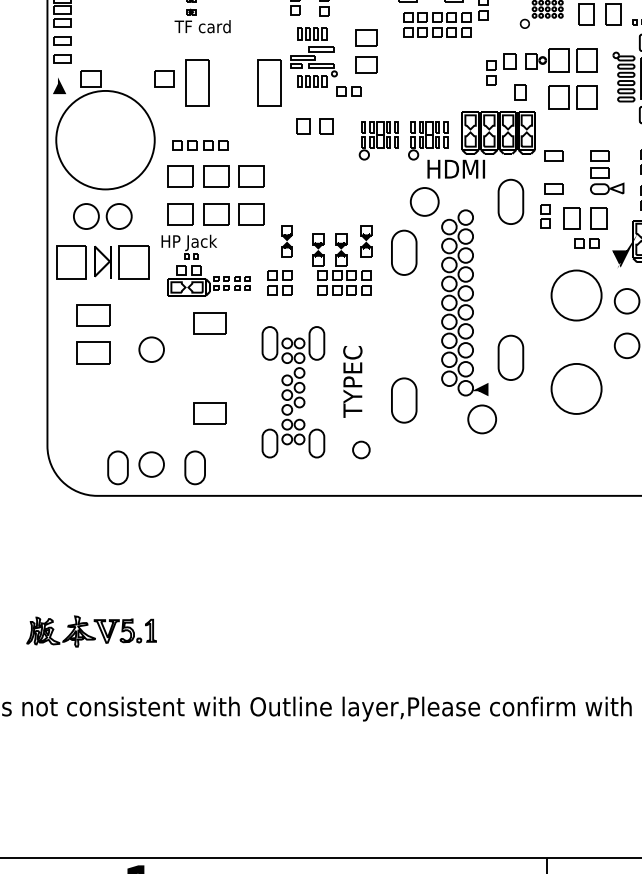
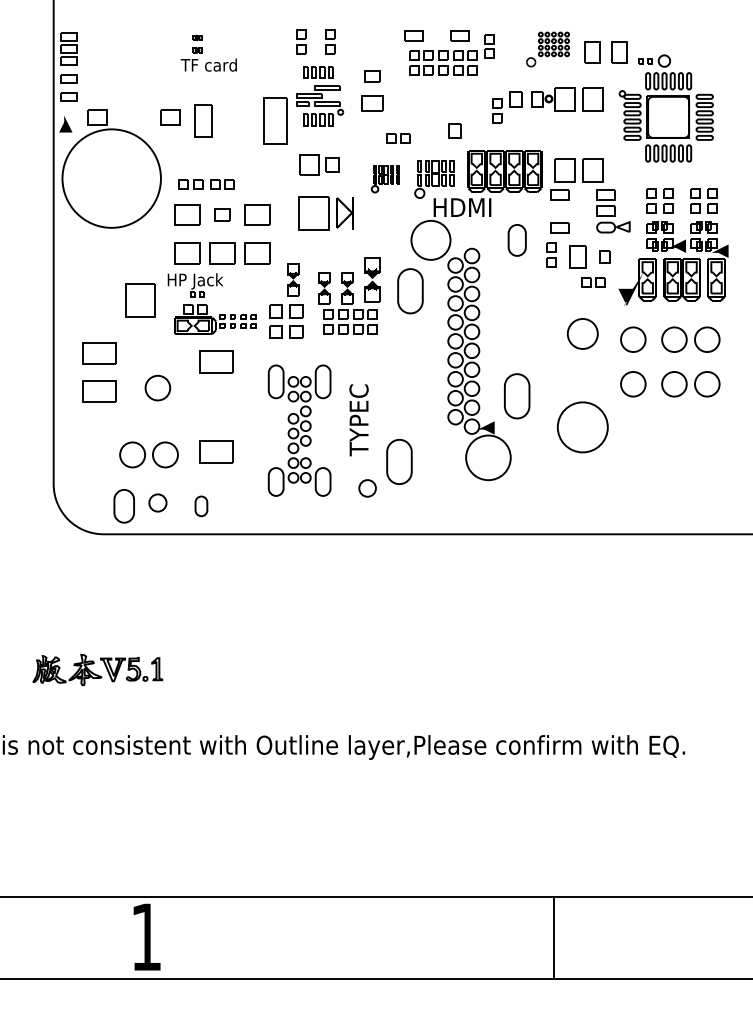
part: (366, 38) -> (372, 76), size x0.7
part: (197, 82) -> (203, 120), size x0.7
part: (349, 91) -> (398, 138), moved
part: (520, 92) -> (454, 130), moved
part: (572, 97) -> (578, 170), moved
part: (303, 126) -> (309, 164), size x1.4
part: (379, 141) -> (385, 179), size x0.7
part: (216, 176) -> (222, 214), size x0.6
circle: (424, 202) -> (430, 240), size x1.4
part: (511, 202) -> (517, 240), size x0.7
part: (102, 216) -> (148, 454), moved
part: (598, 218) -> (604, 256), size x0.6
part: (366, 241) -> (372, 279), size x1.4
part: (83, 262) -> (325, 213), moved
part: (279, 283) -> (285, 321), size x1.4
circle: (576, 295) -> (582, 333), size x0.6
part: (404, 400) -> (399, 461), moved
circle: (482, 419) -> (488, 457), size x1.6
circle: (151, 464) -> (157, 502), size x0.7
part: (195, 468) -> (201, 506), size x0.6

